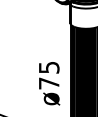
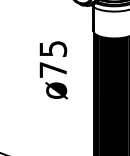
text: (49, 83) -> (53, 70), moved

